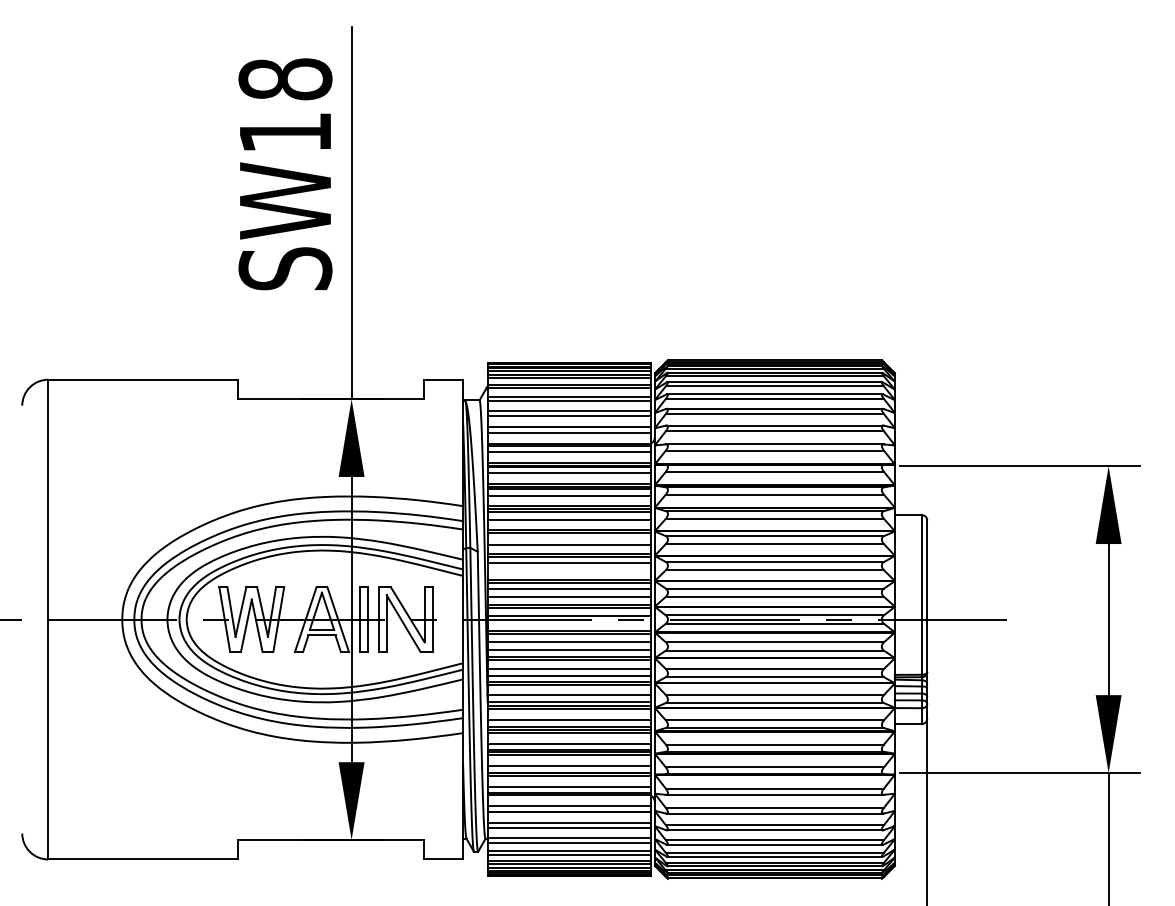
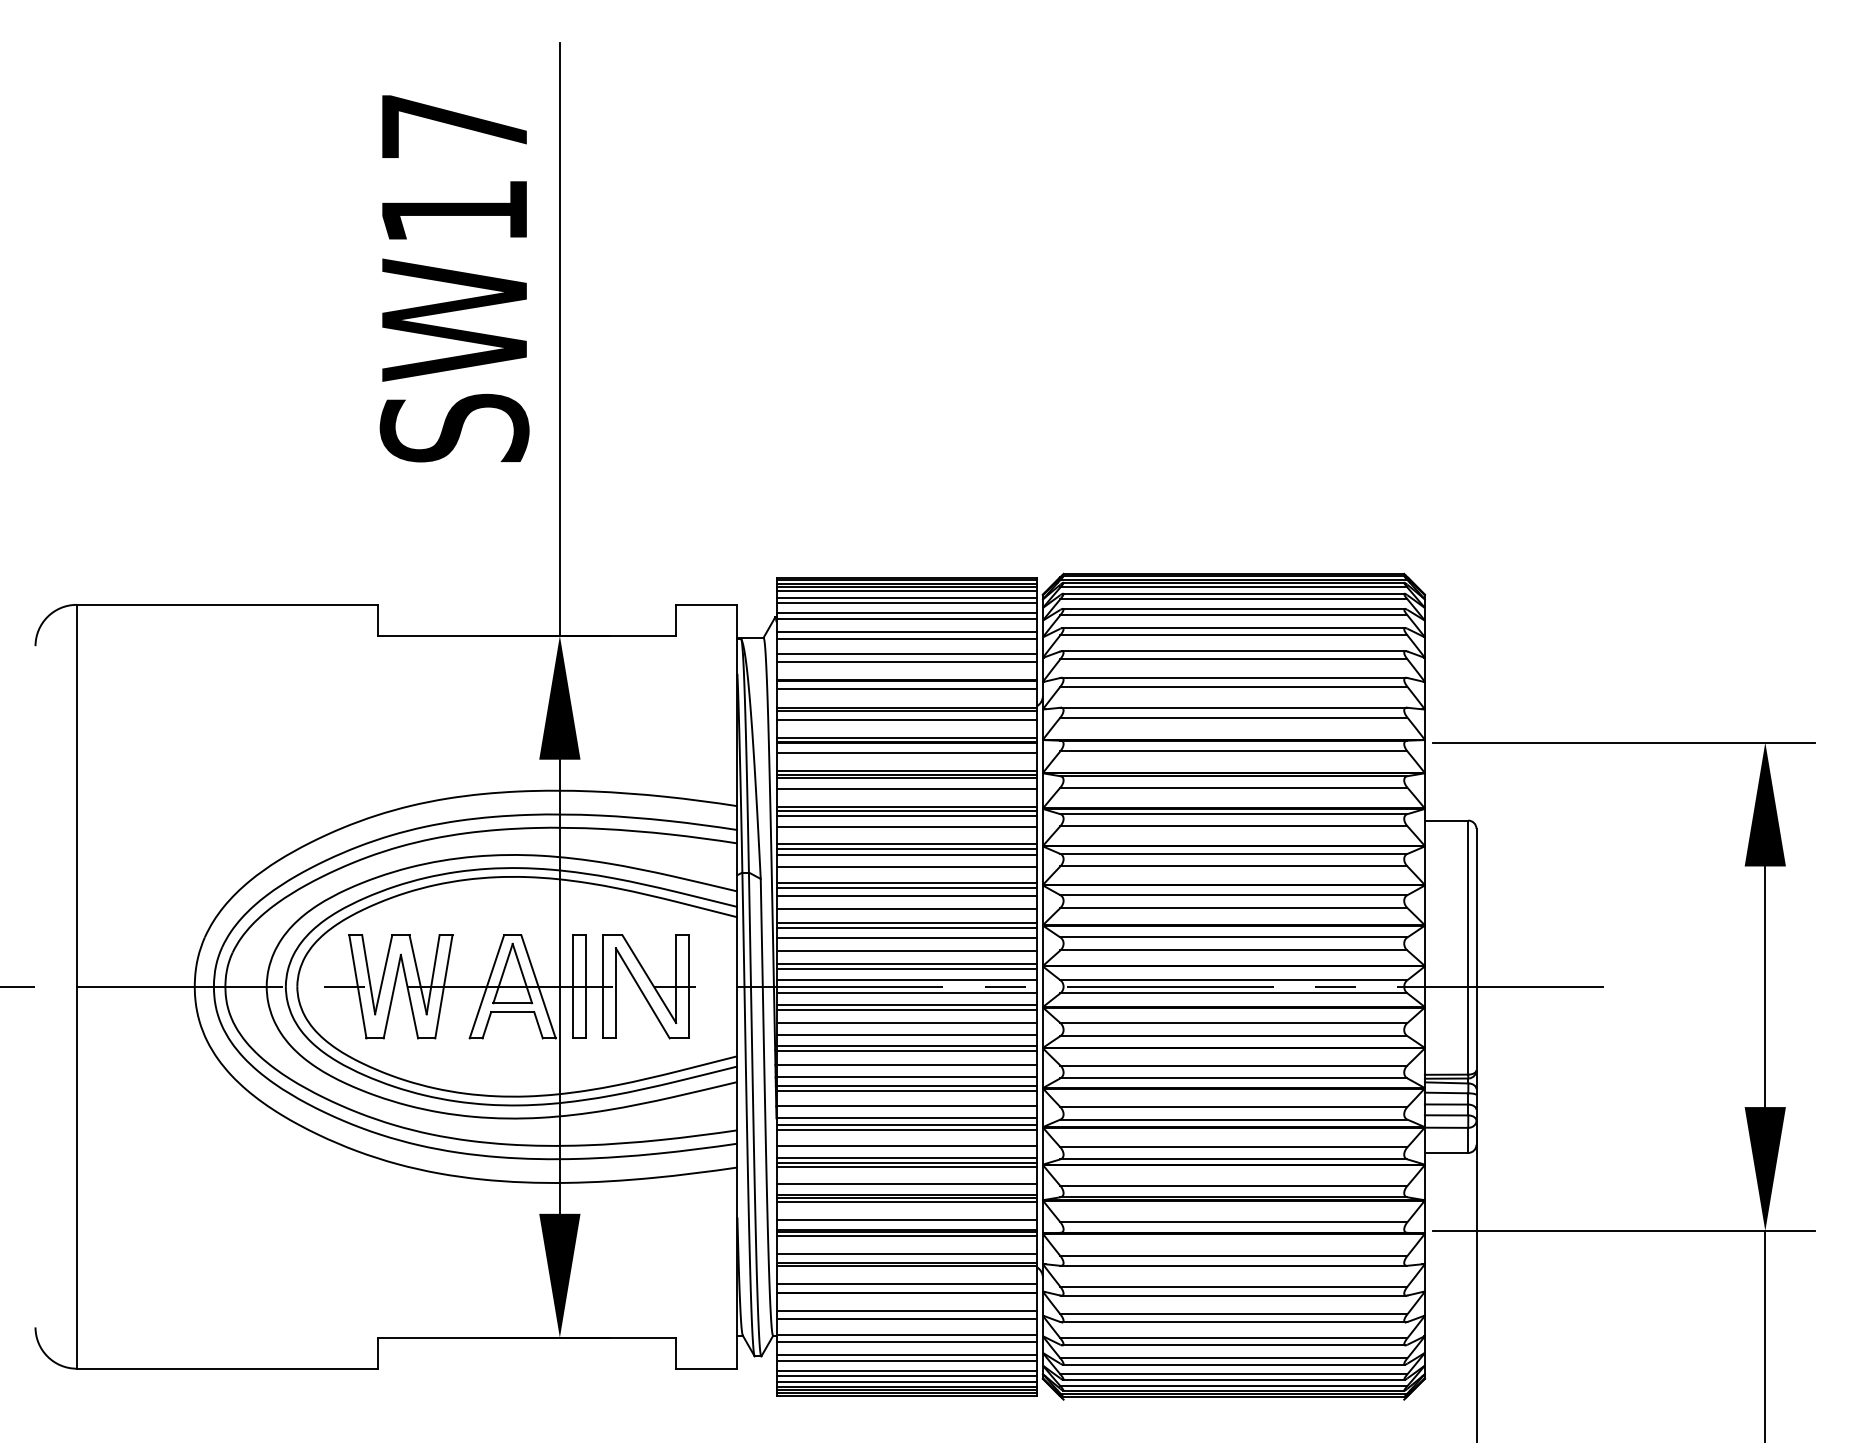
text: (285, 79) -> (454, 126), SW18 -> SW17
line: (569, 537) -> (906, 856), added
line: (569, 570) -> (906, 908), added
line: (569, 623) -> (906, 992), added

